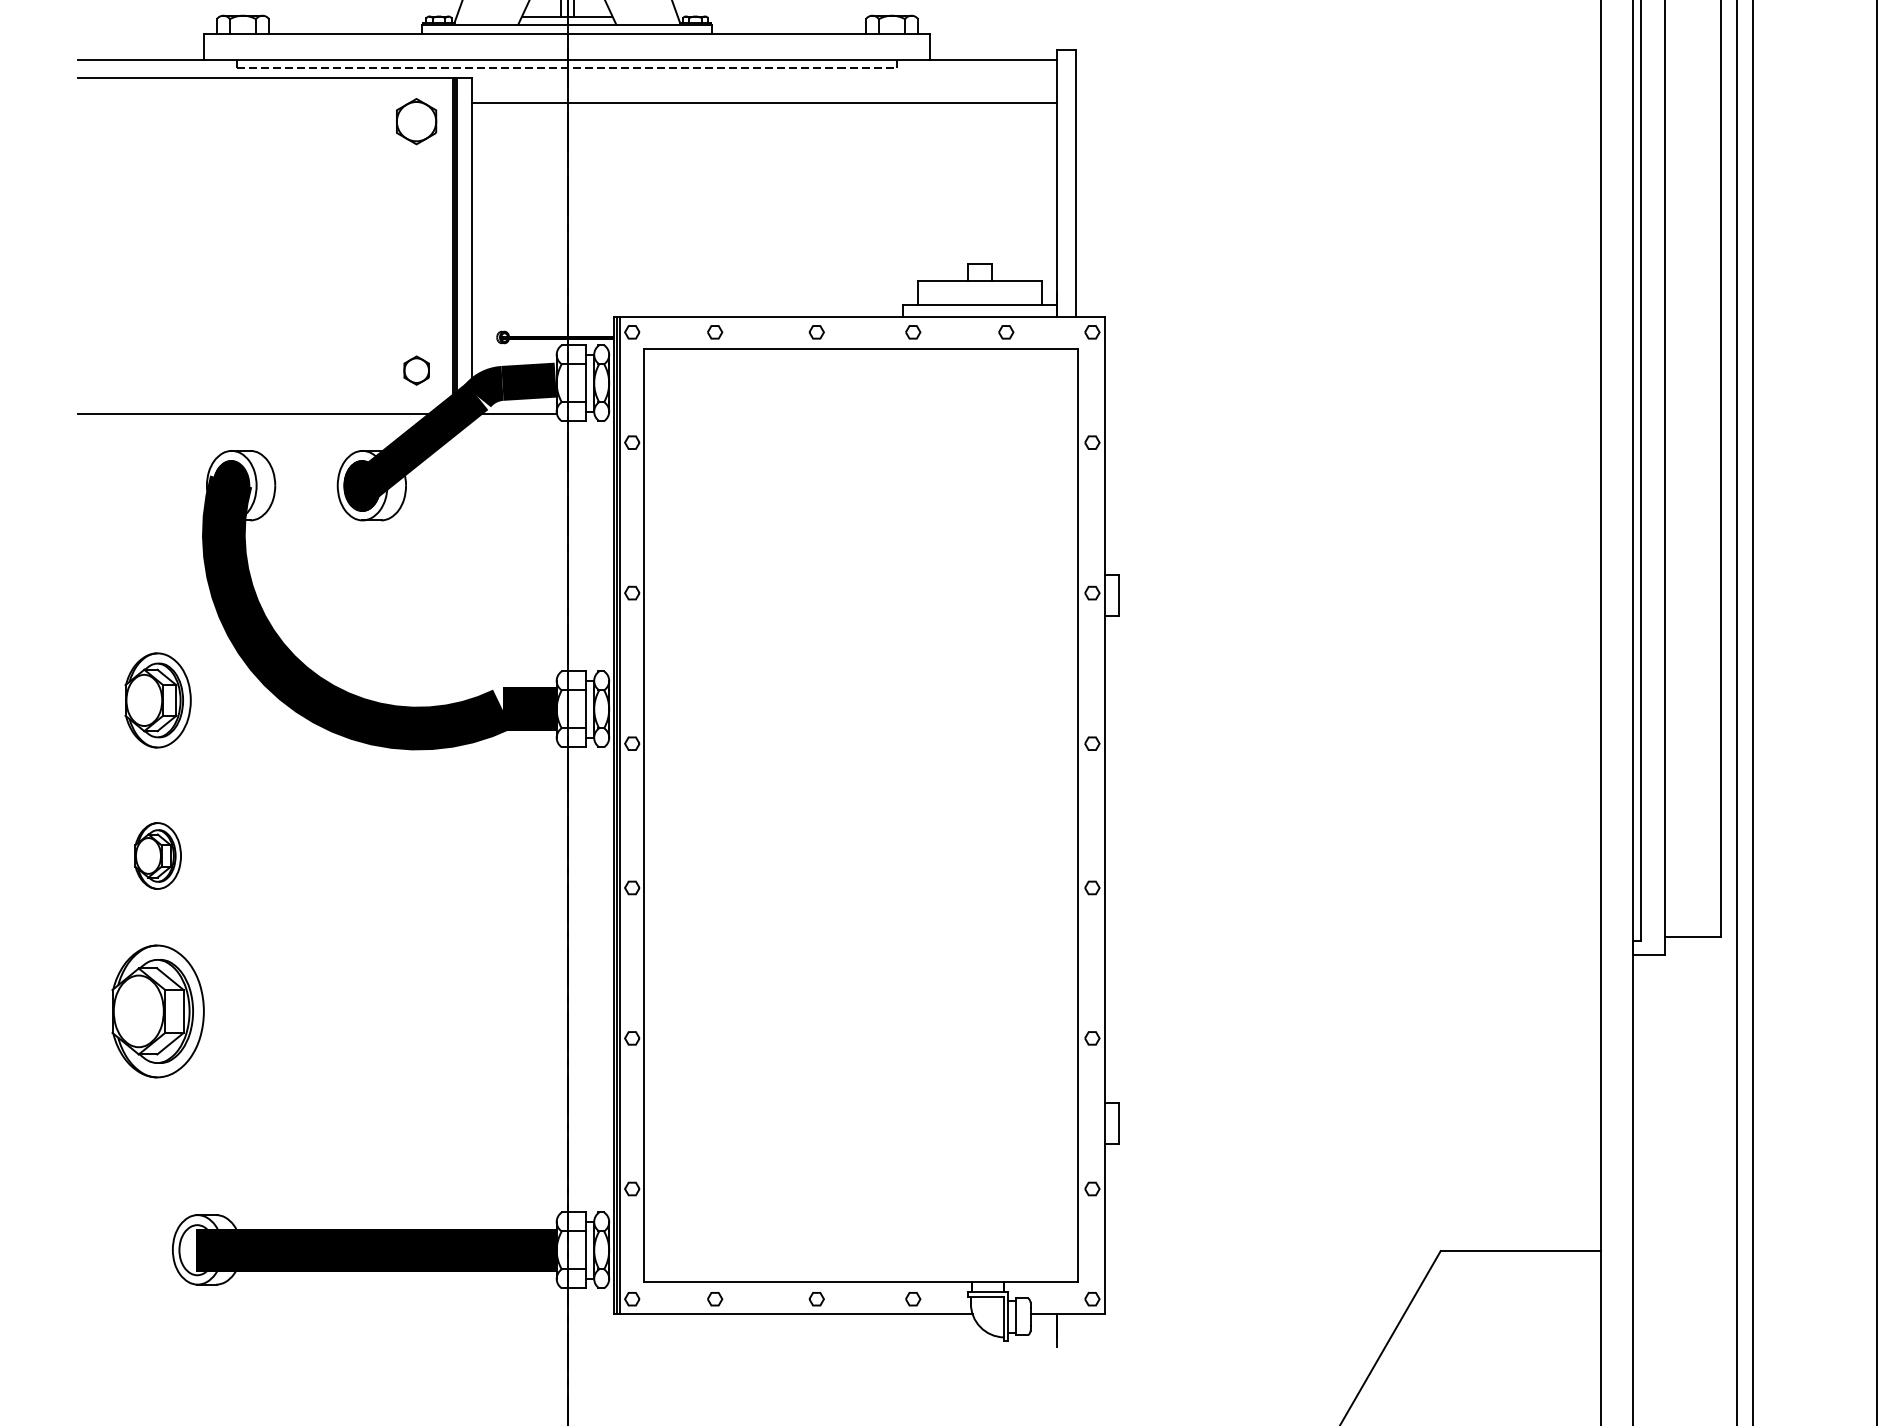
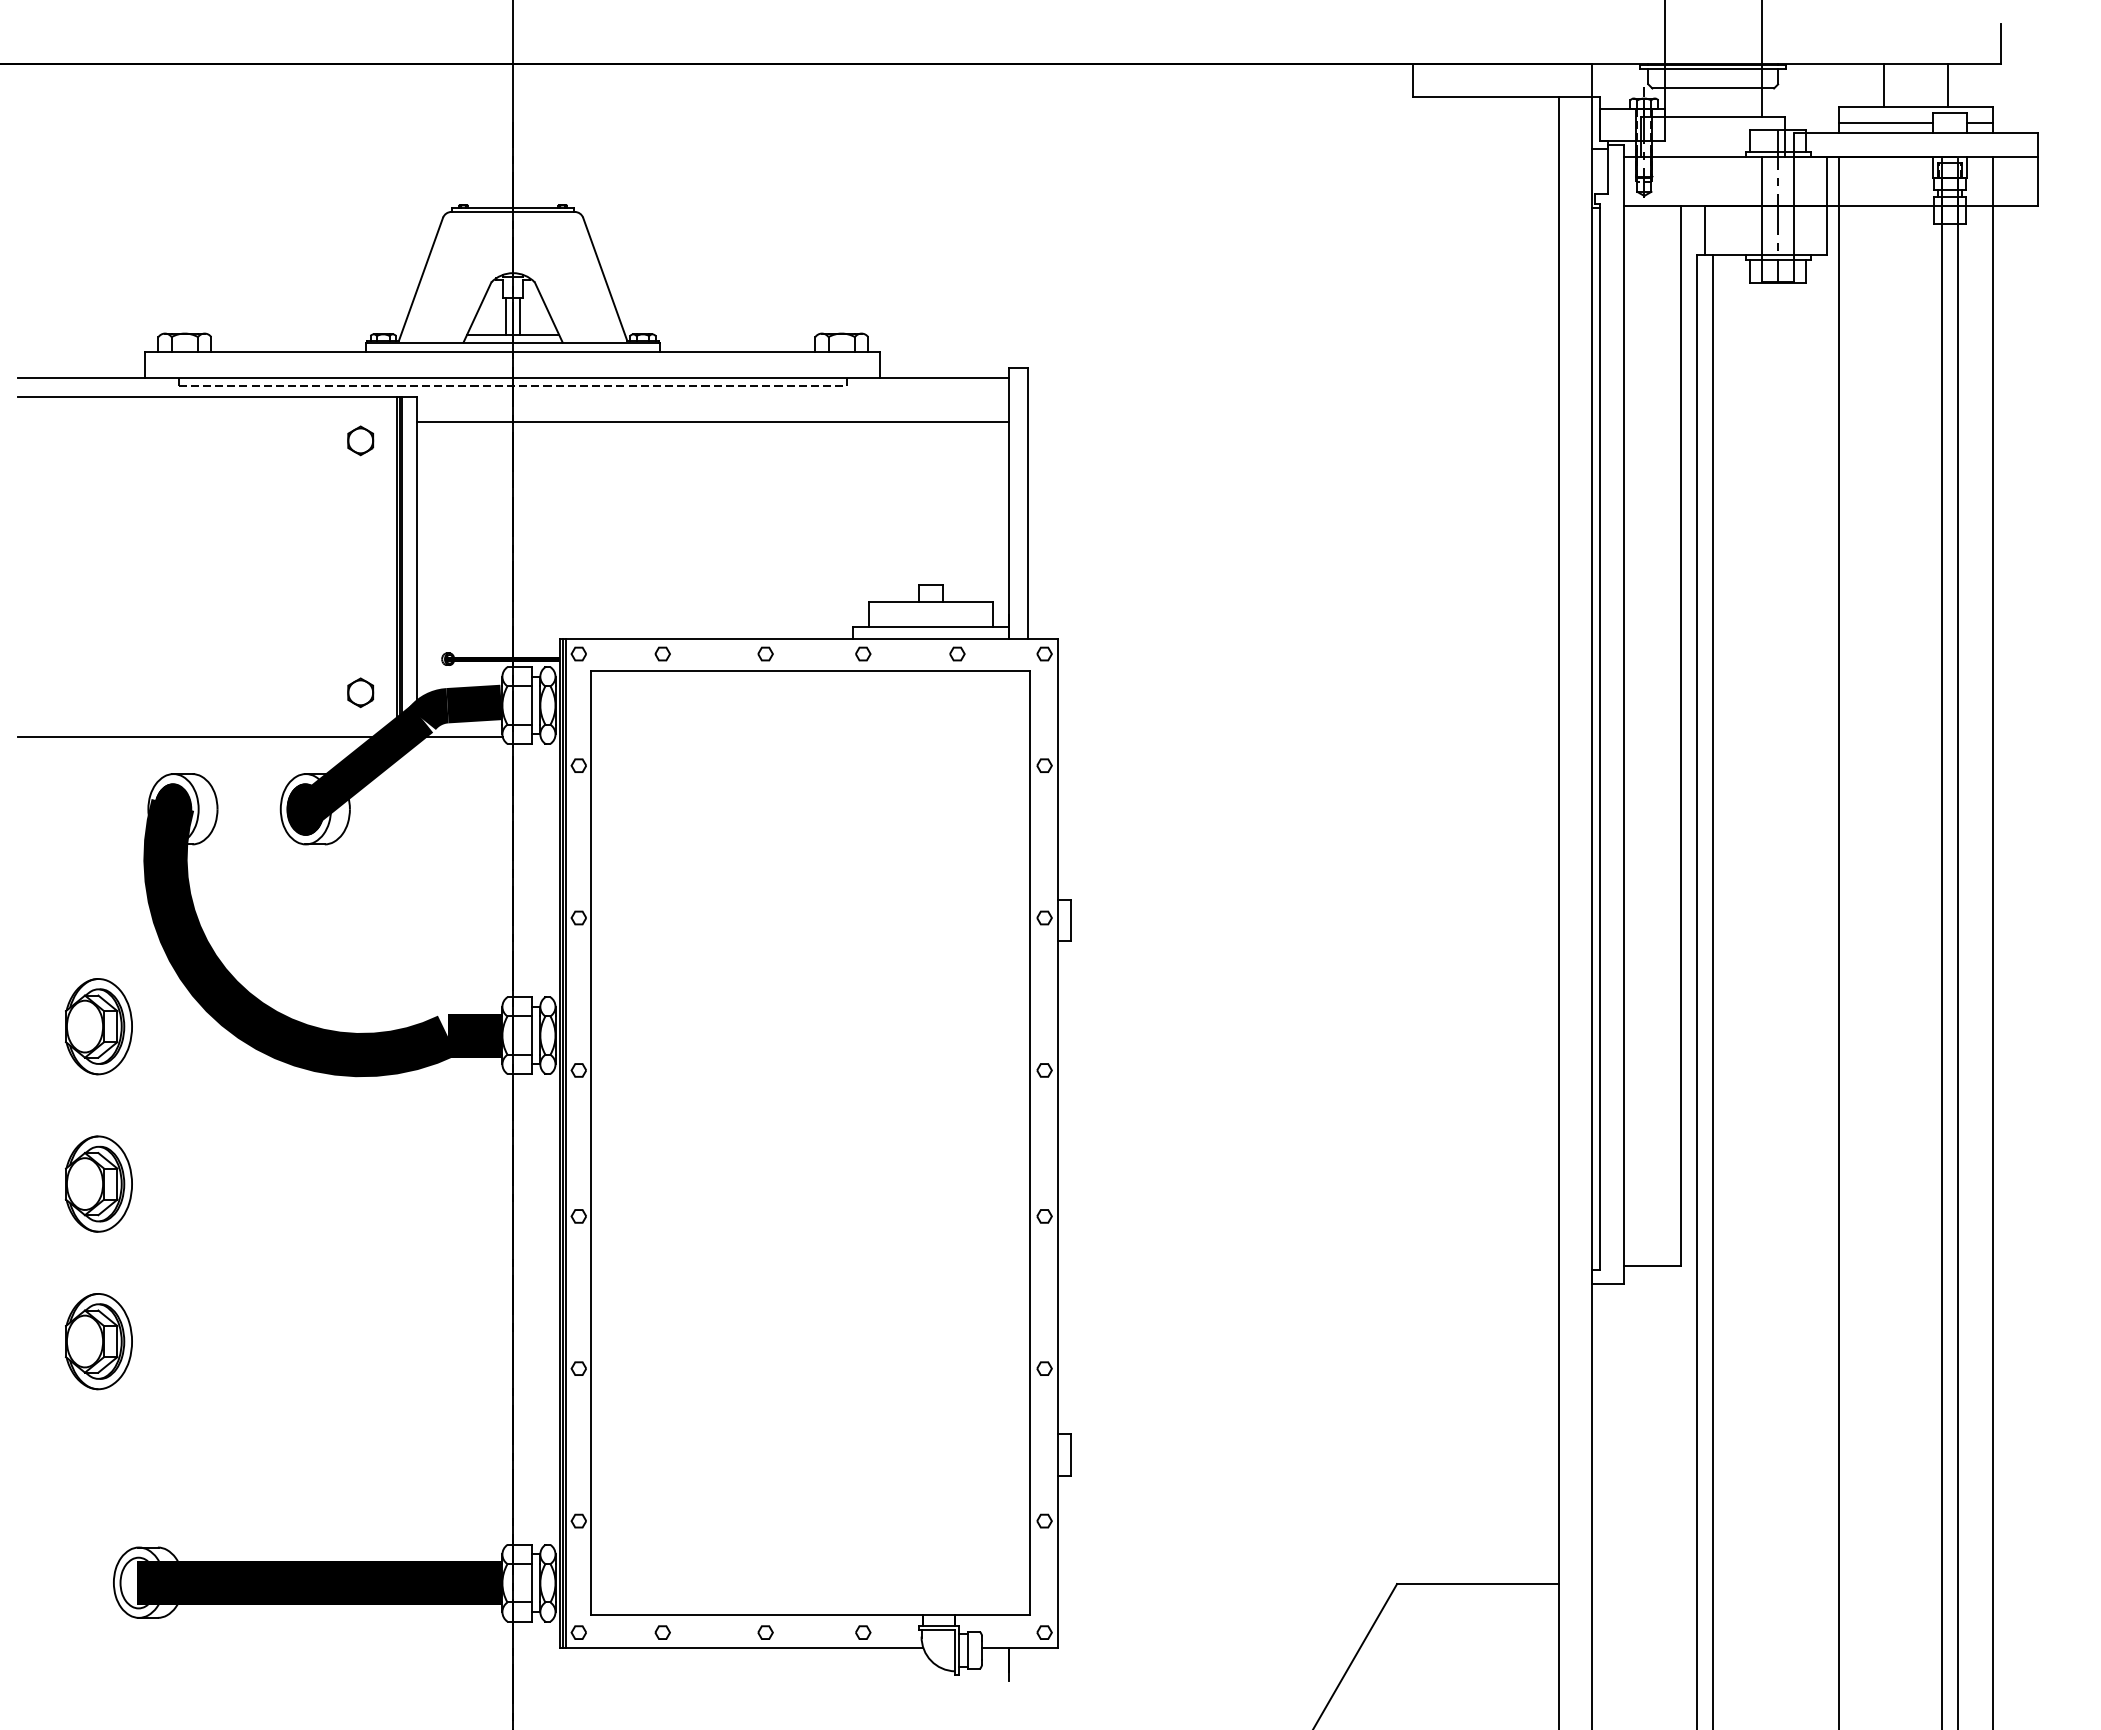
part: (416, 121) -> (360, 440), size x0.62
part: (157, 855) -> (98, 1183), size x1.43
part: (157, 1011) -> (98, 1341), size x0.71

